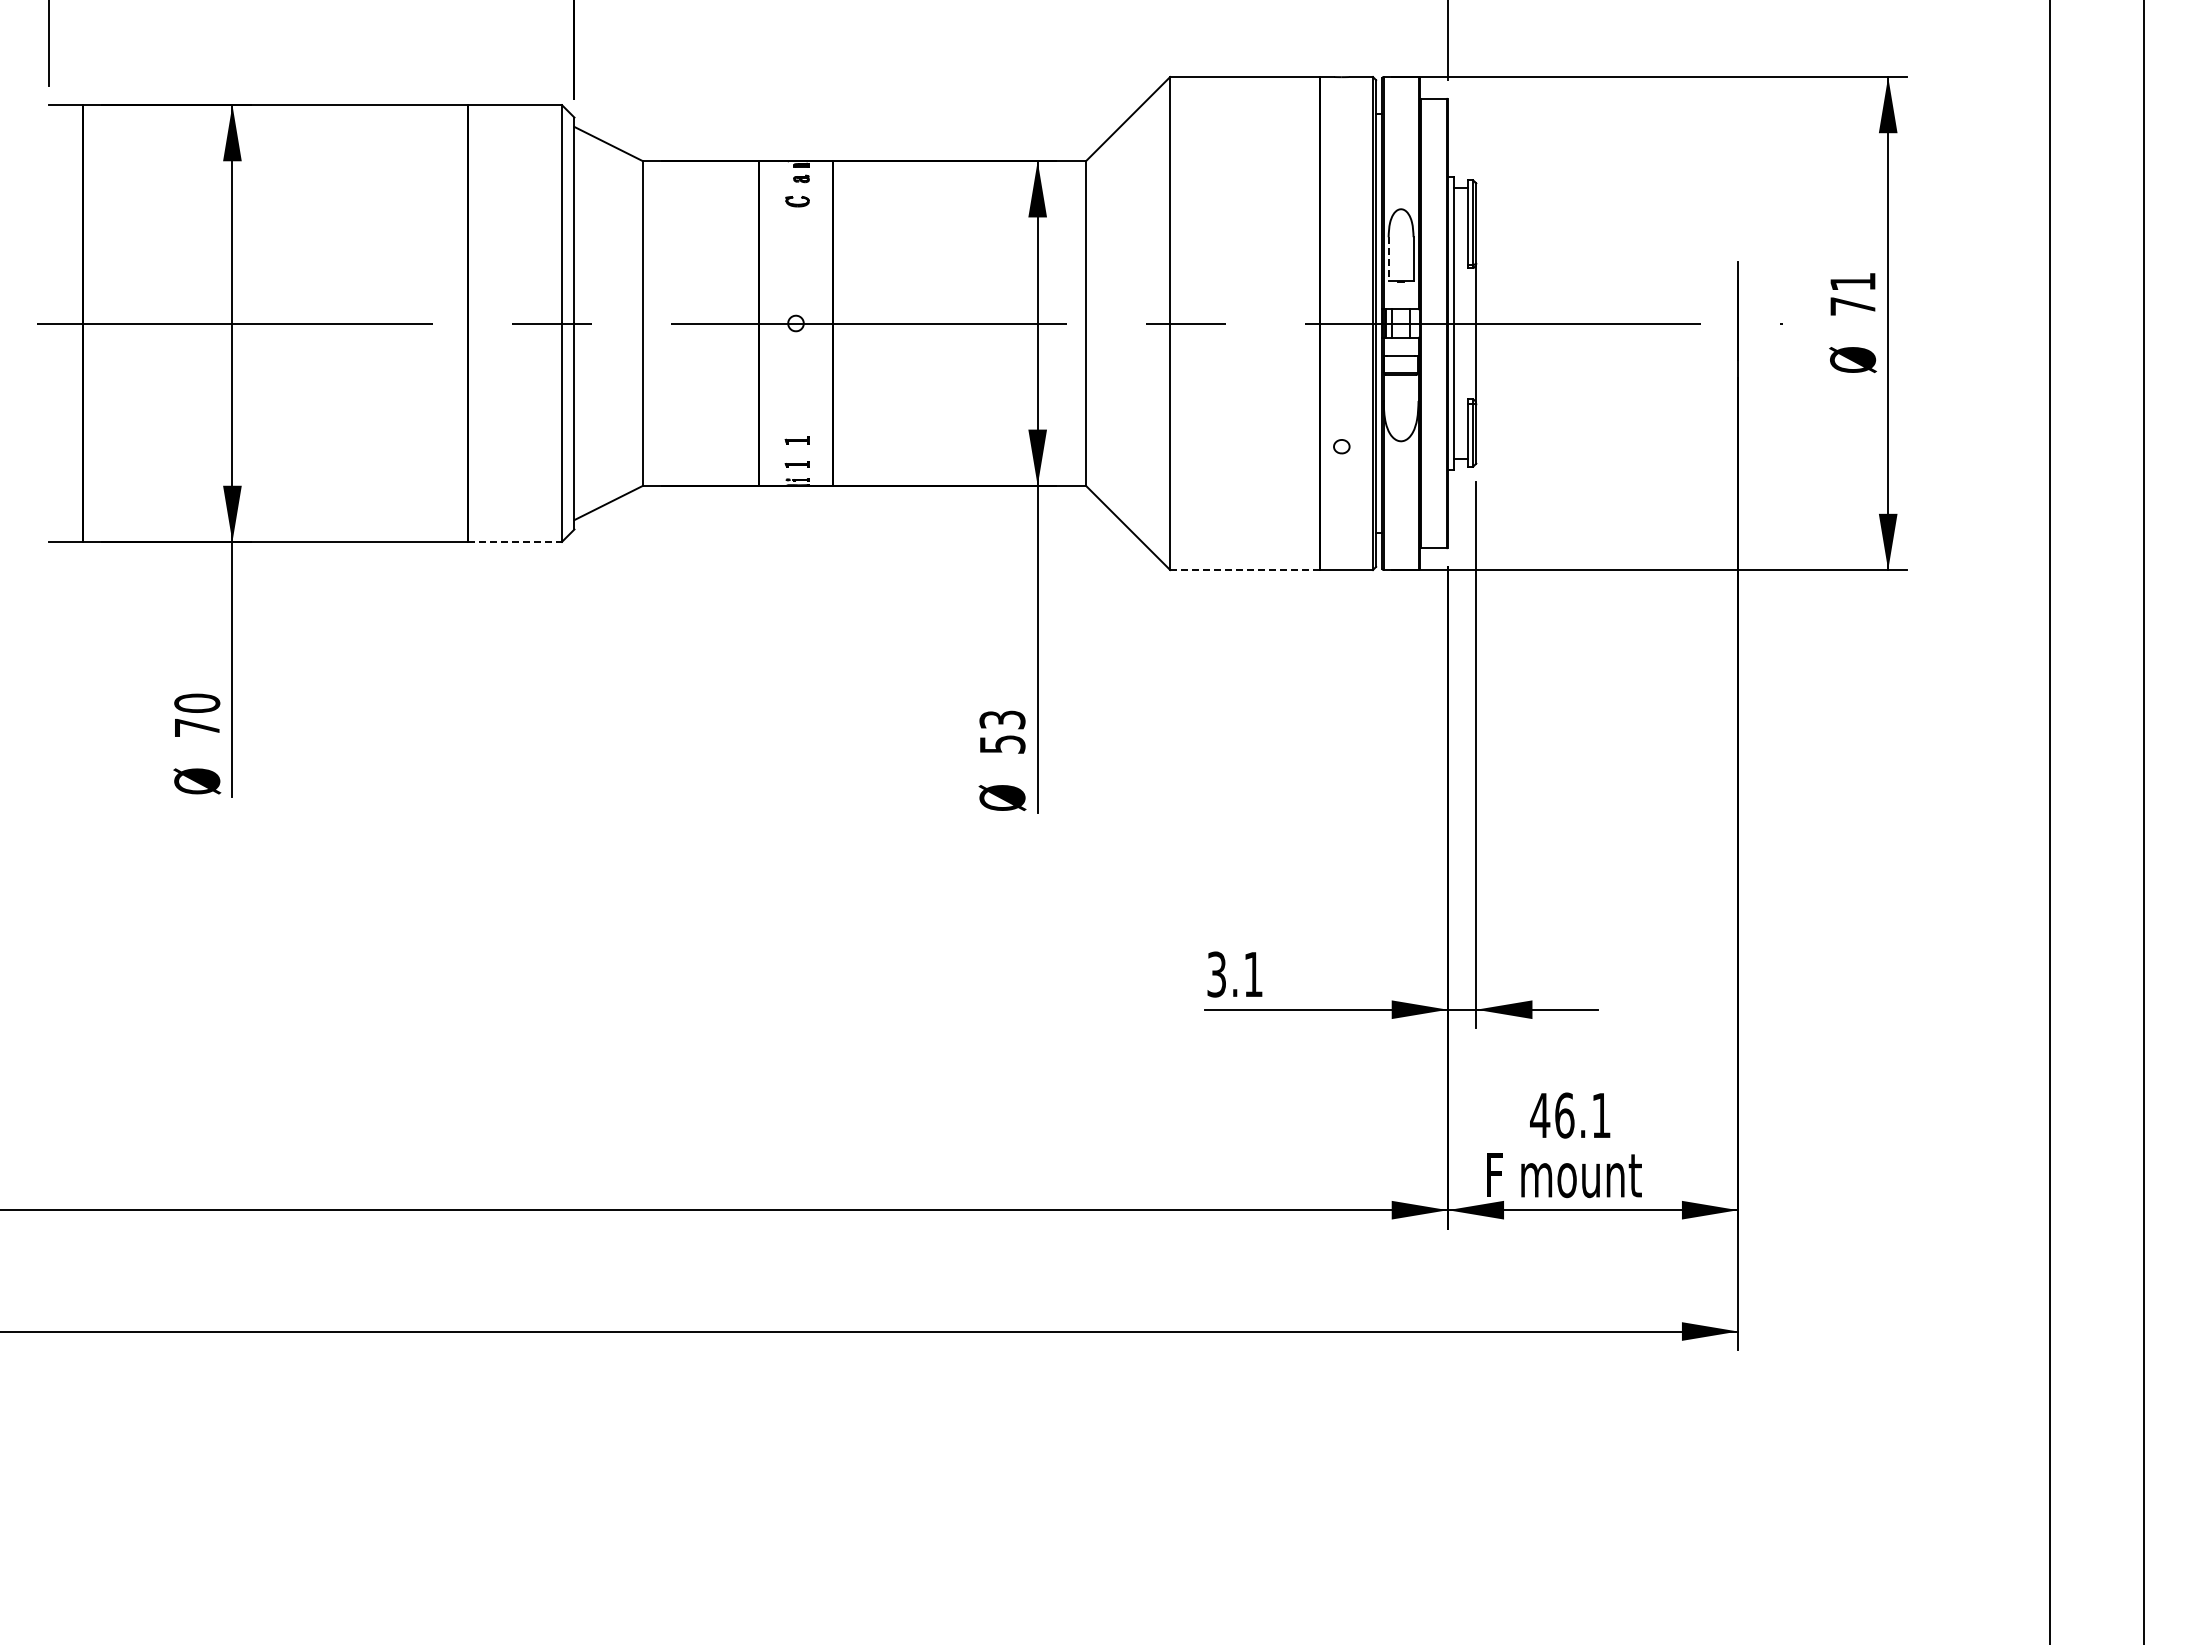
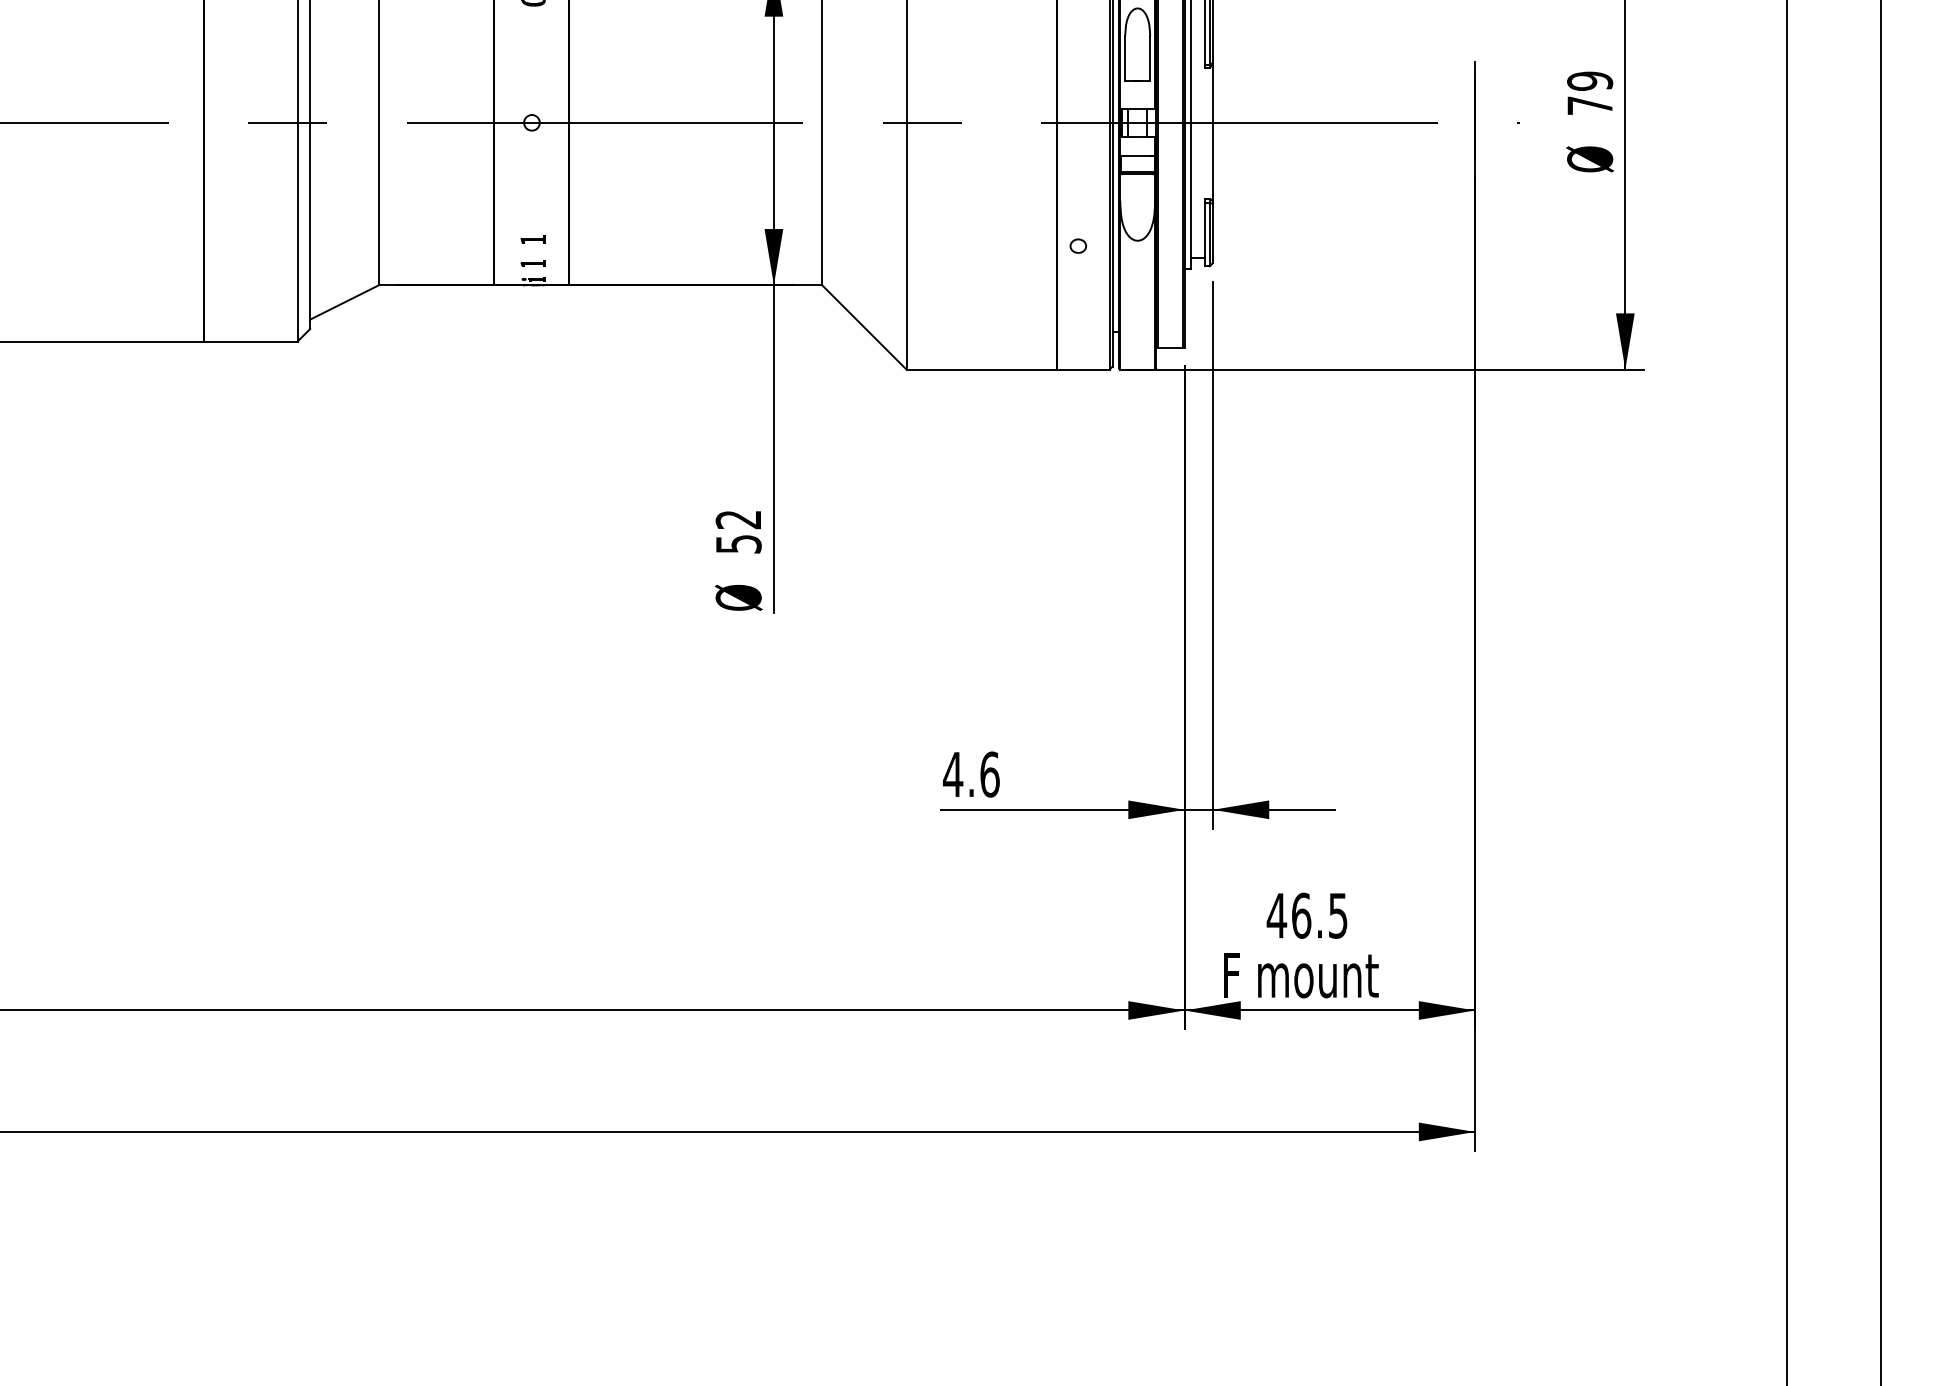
line: (1388, 259) -> (1125, 58), dashed -> solid
text: (1853, 281) -> (1590, 80), 71 -> 79
line: (515, 541) -> (251, 341), dashed -> solid
line: (1245, 570) -> (981, 370), dashed -> solid
text: (1002, 719) -> (738, 519), 53 -> 52
text: (1234, 974) -> (970, 774), 3.1 -> 4.6
text: (1601, 1115) -> (1338, 915), 46.1 -> 46.5

